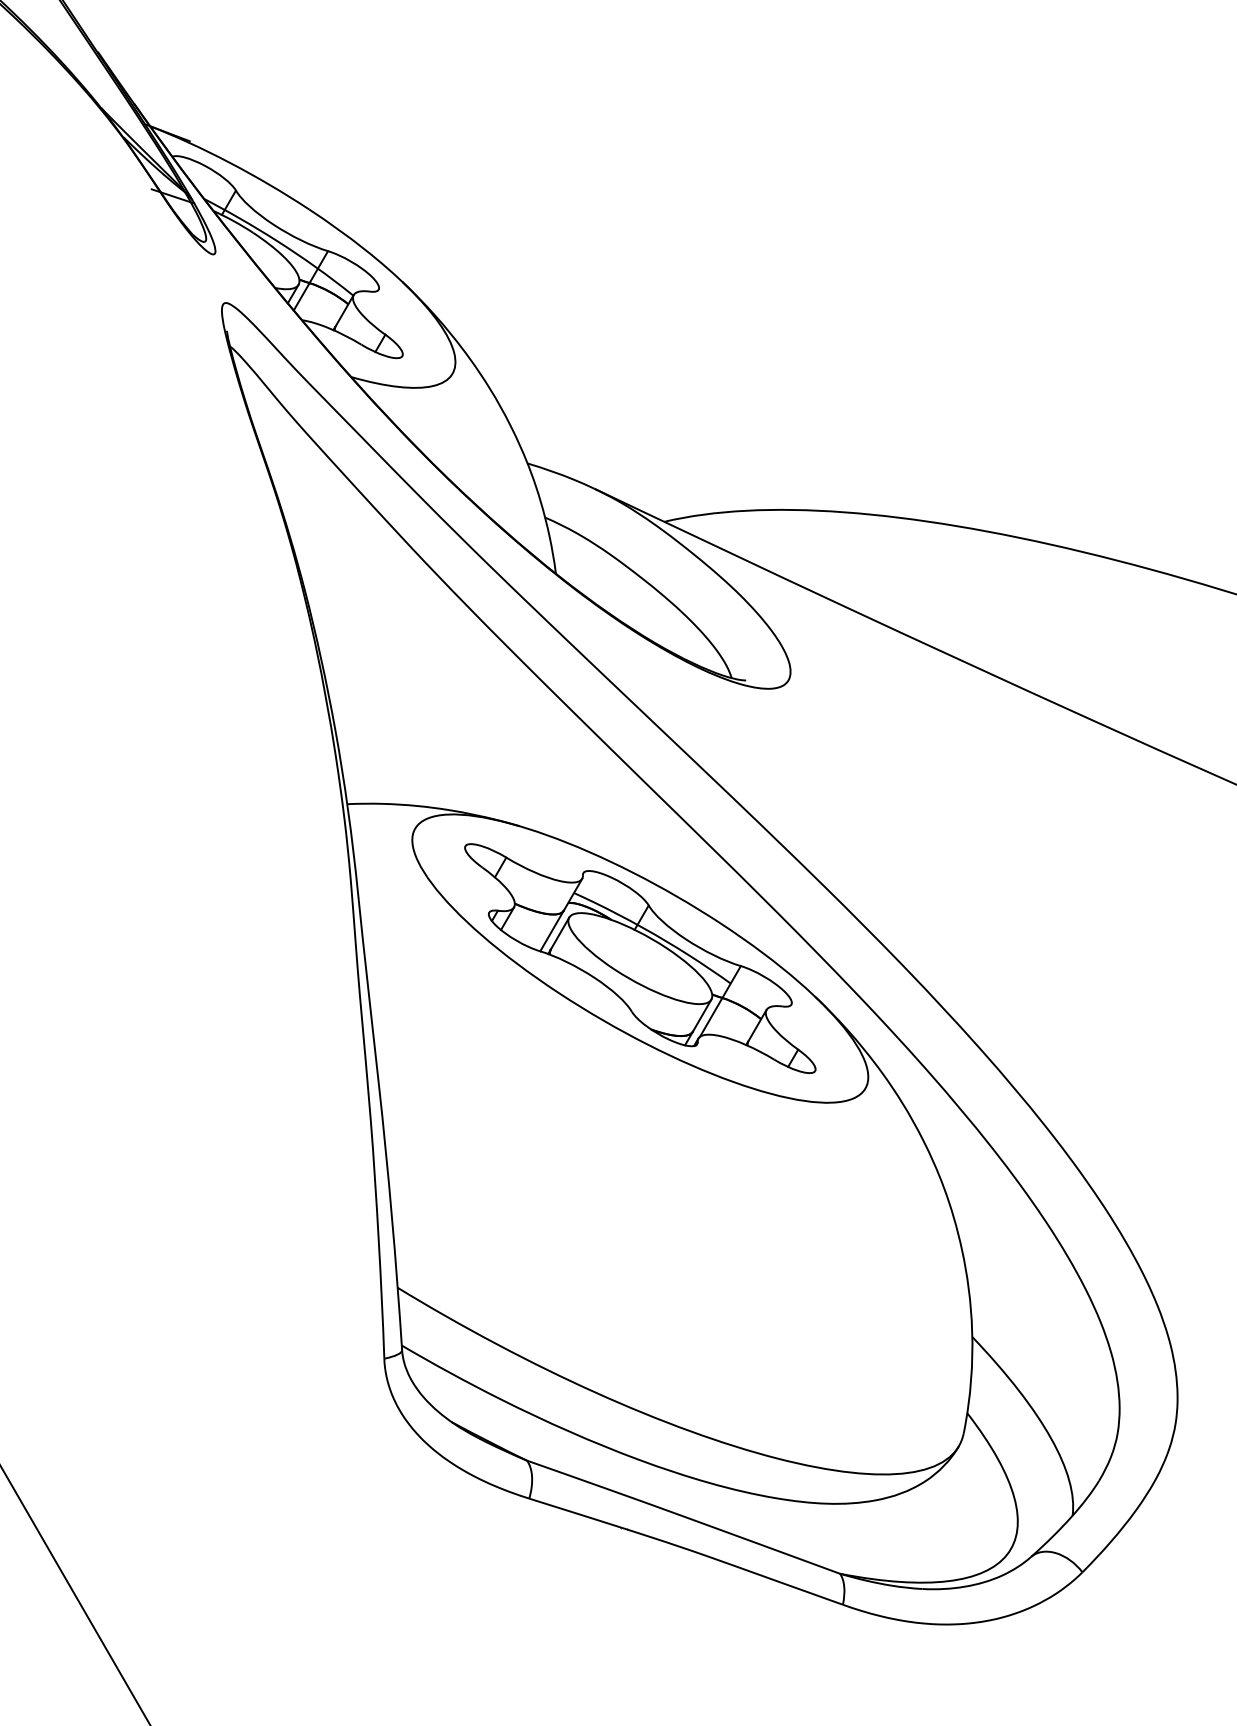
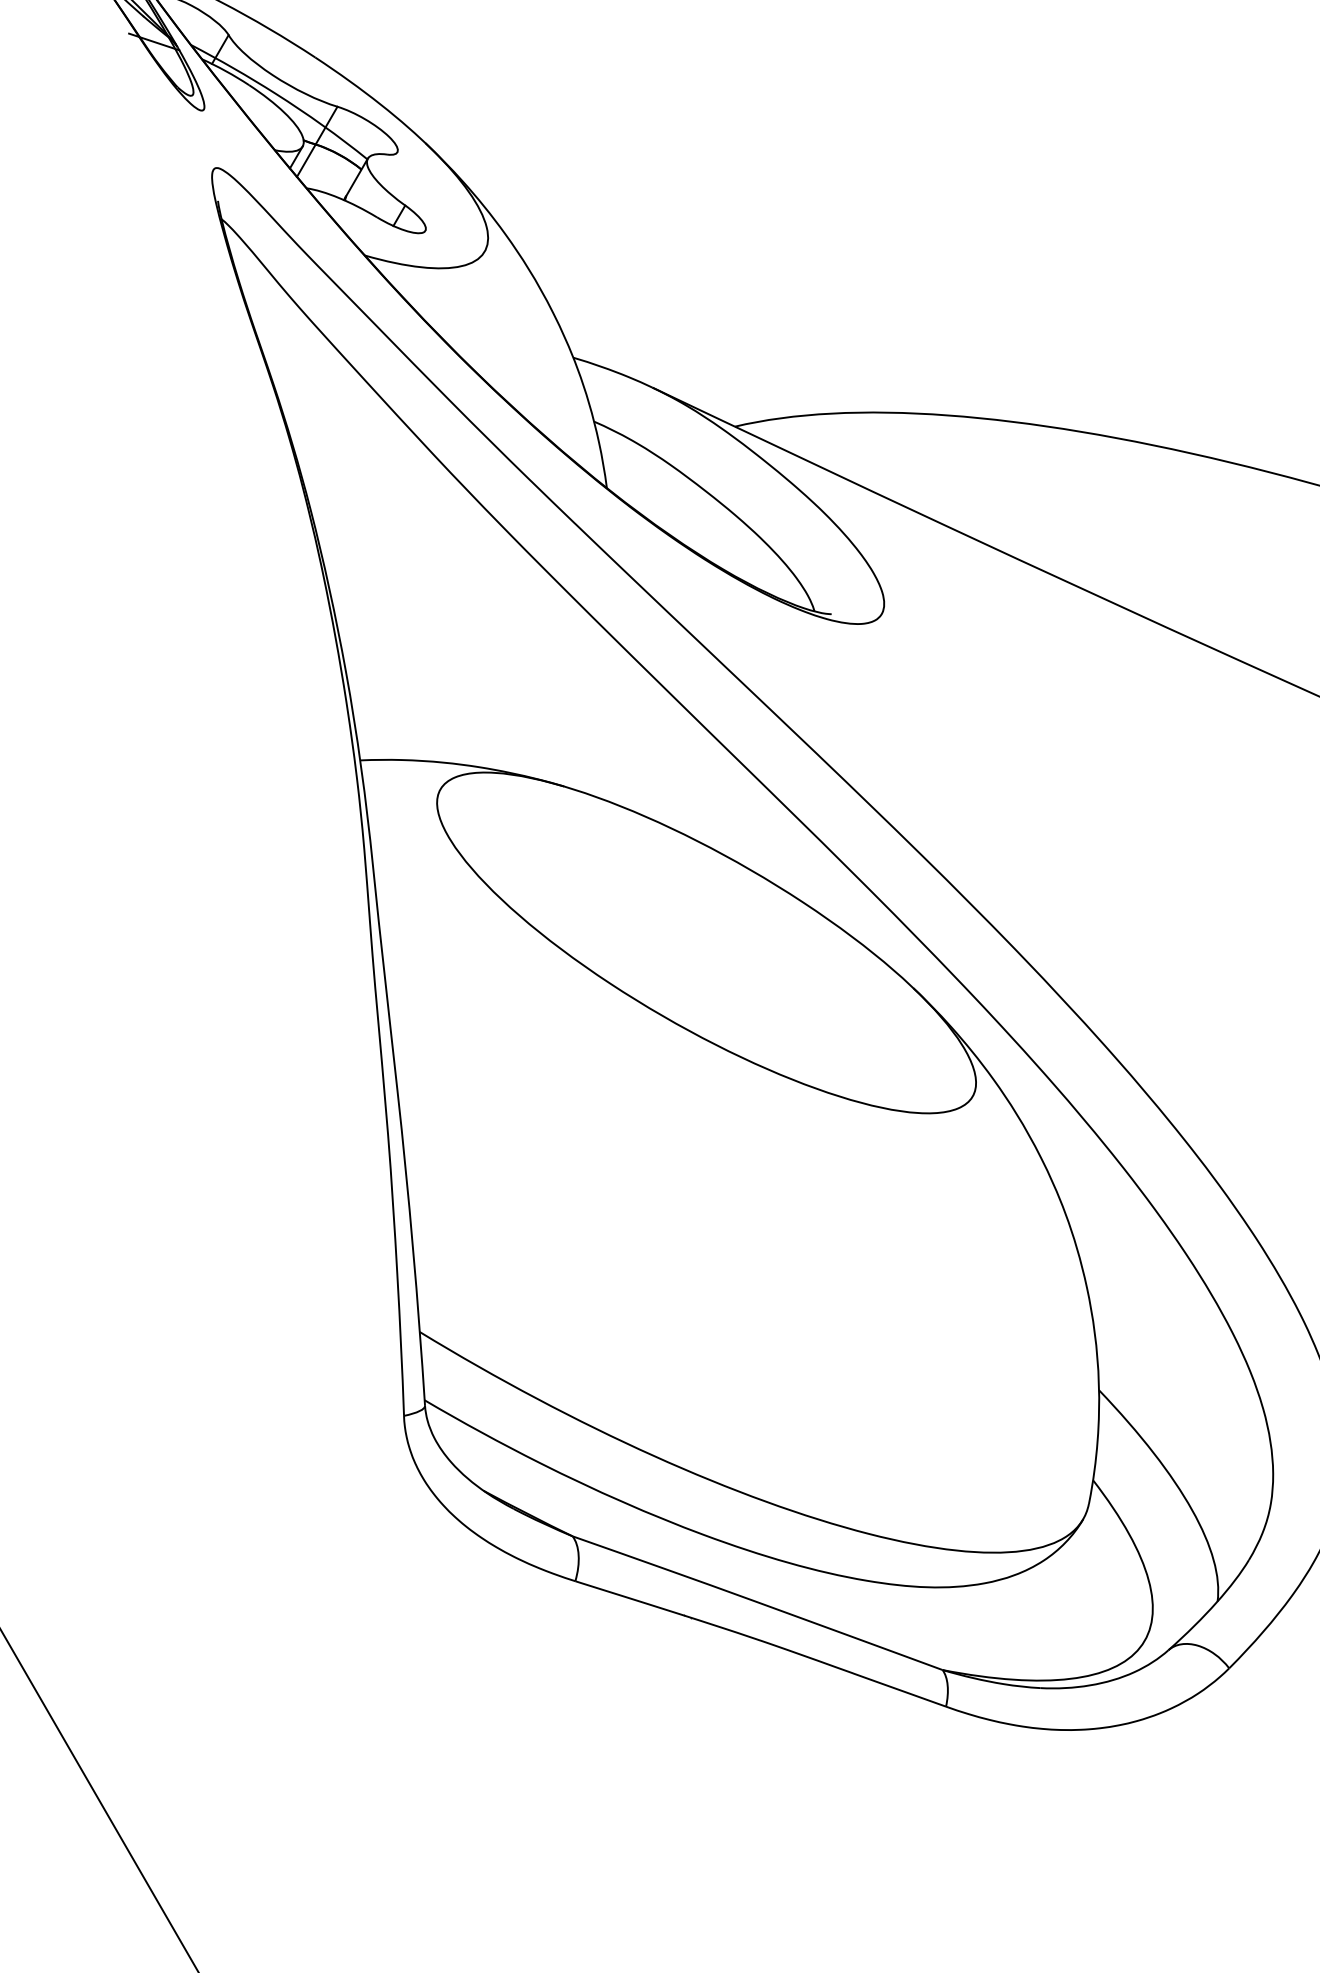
part: (640, 958) -> (706, 942), removed

